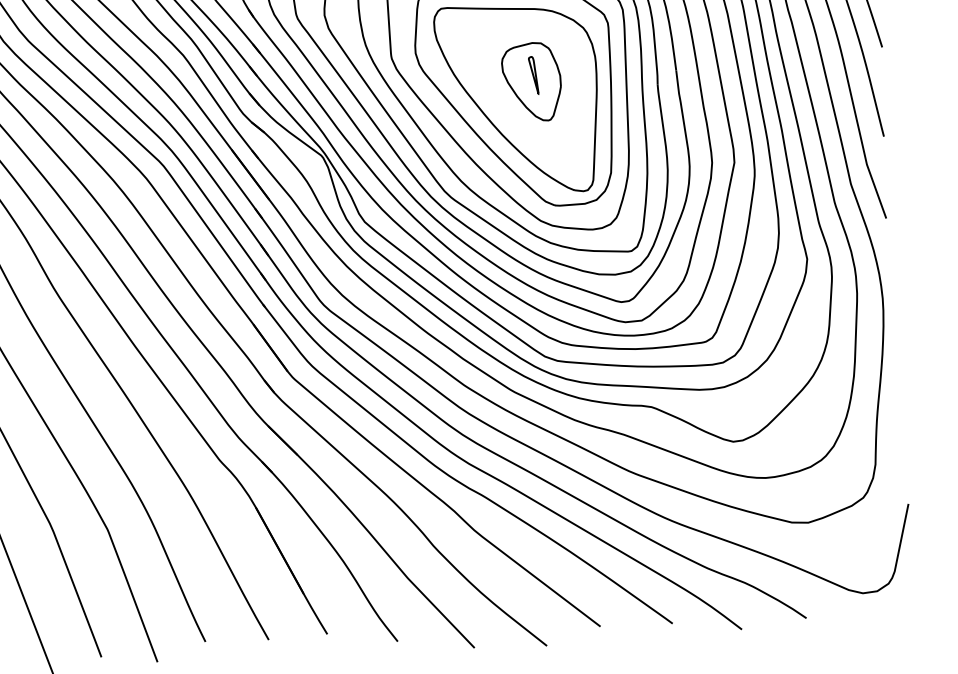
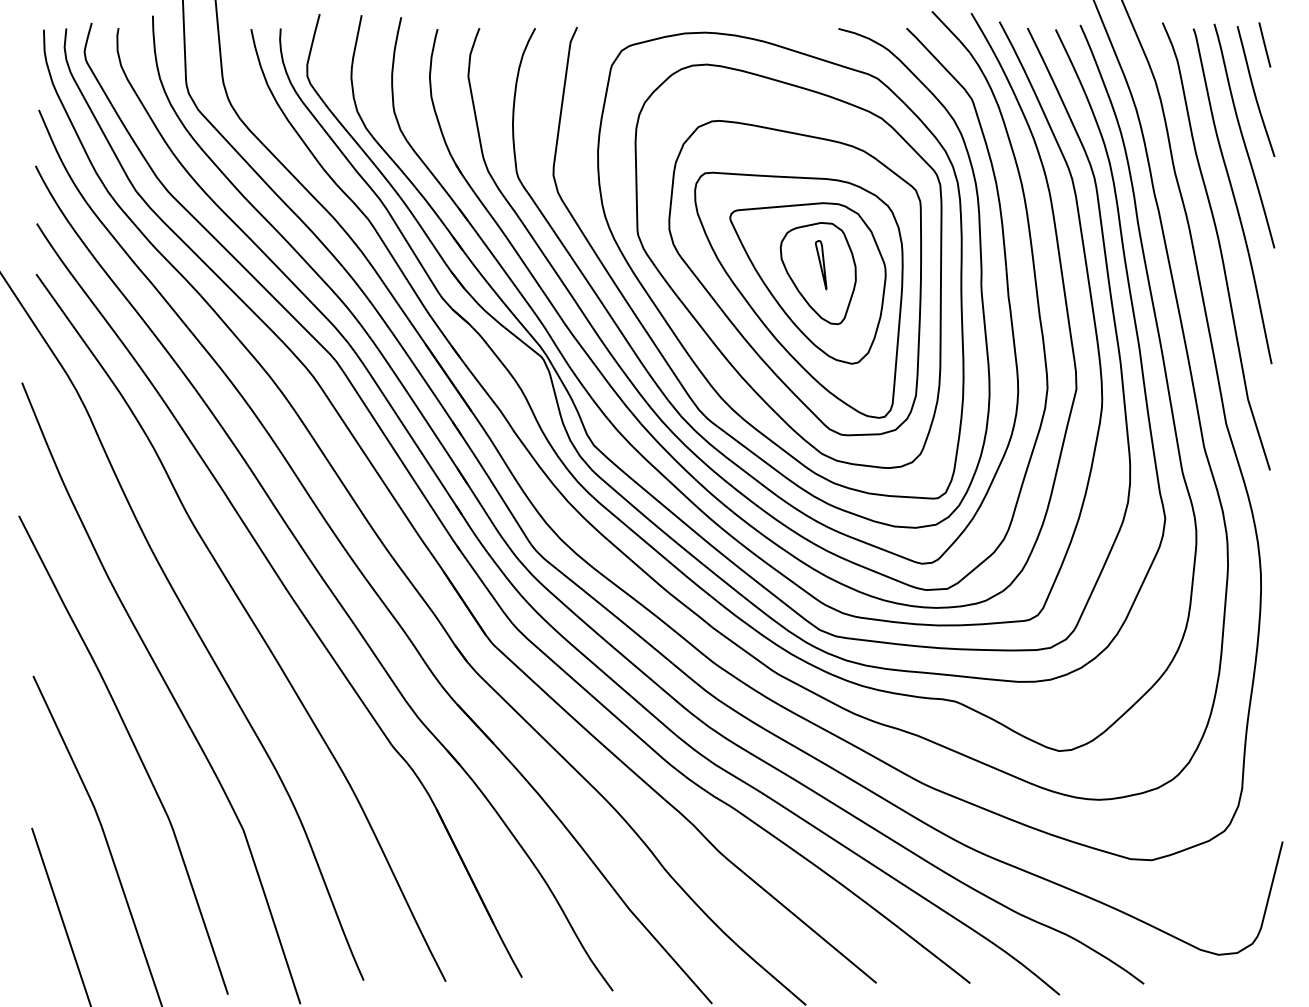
part: (523, 90) -> (807, 283), added

